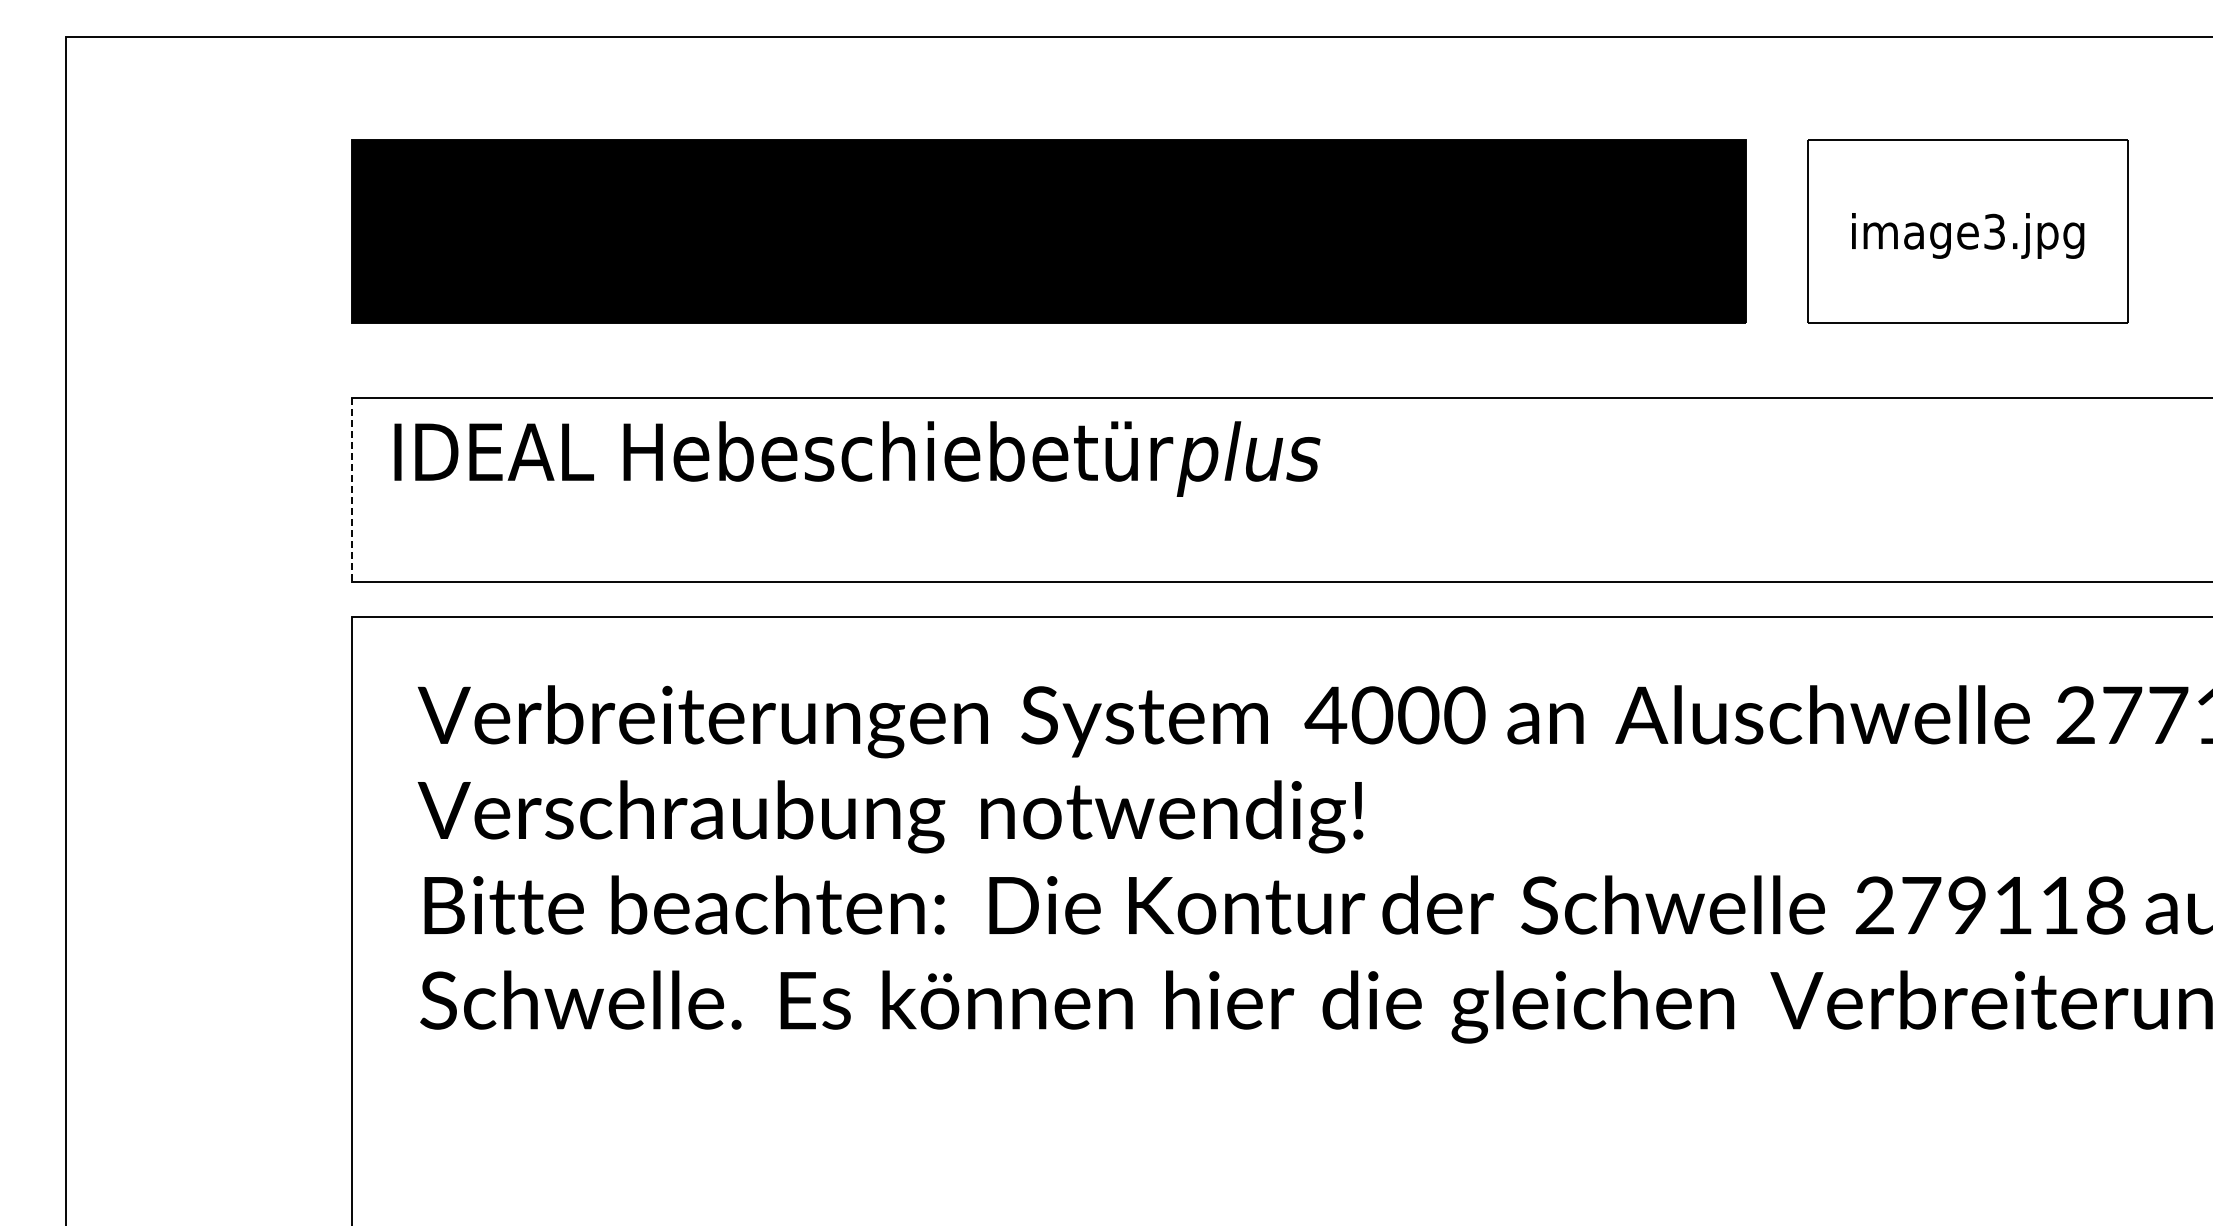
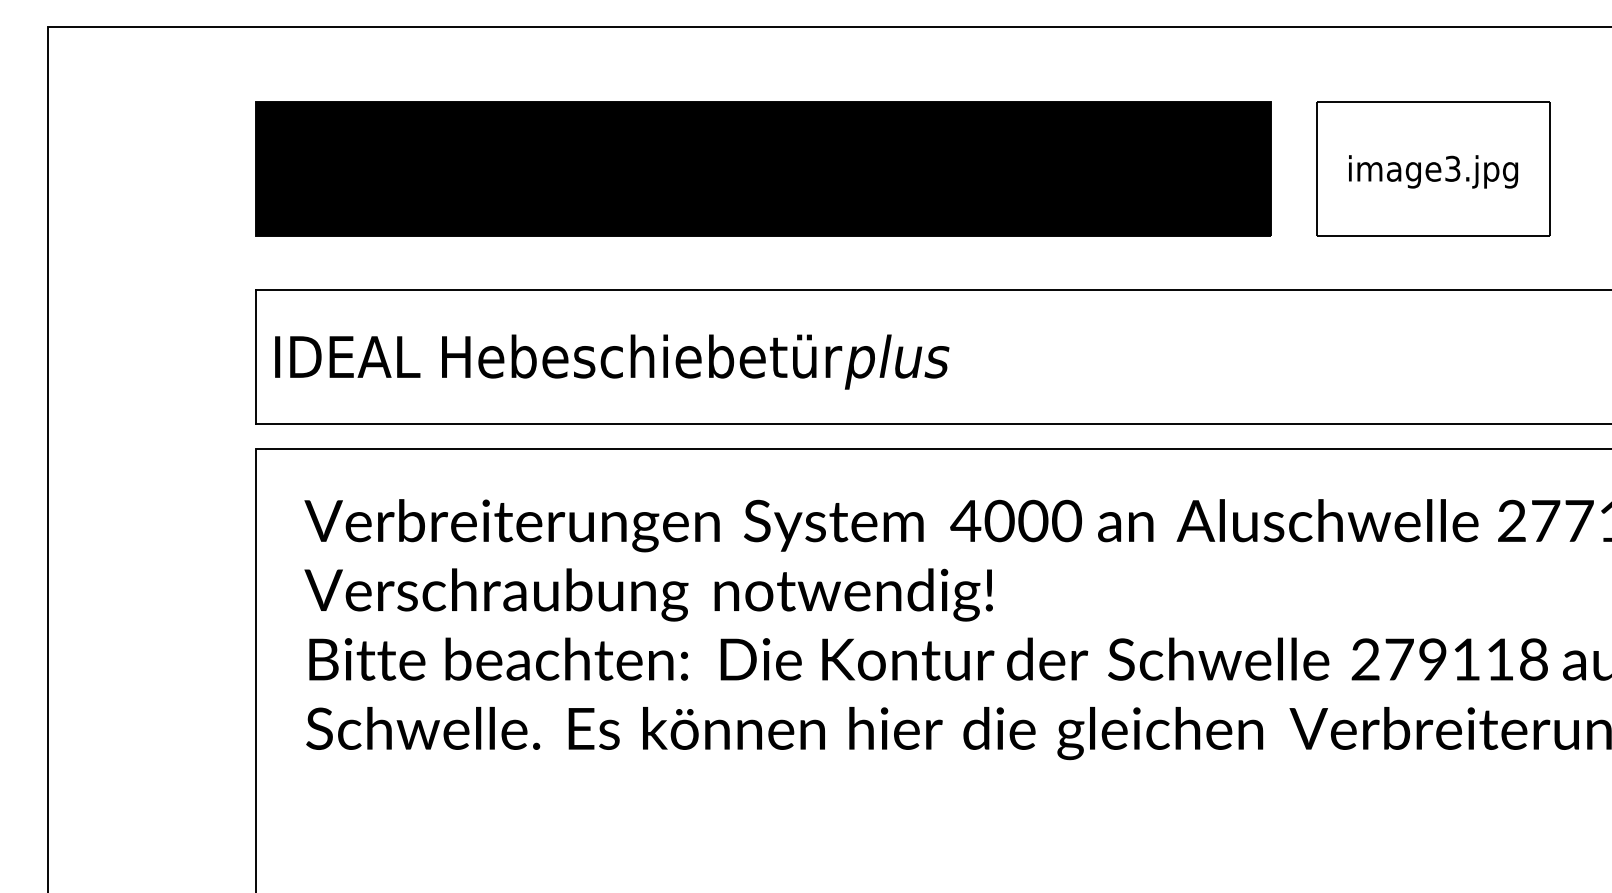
text: (857, 458) -> (612, 361), moved
line: (351, 489) -> (256, 356), dashed -> solid

